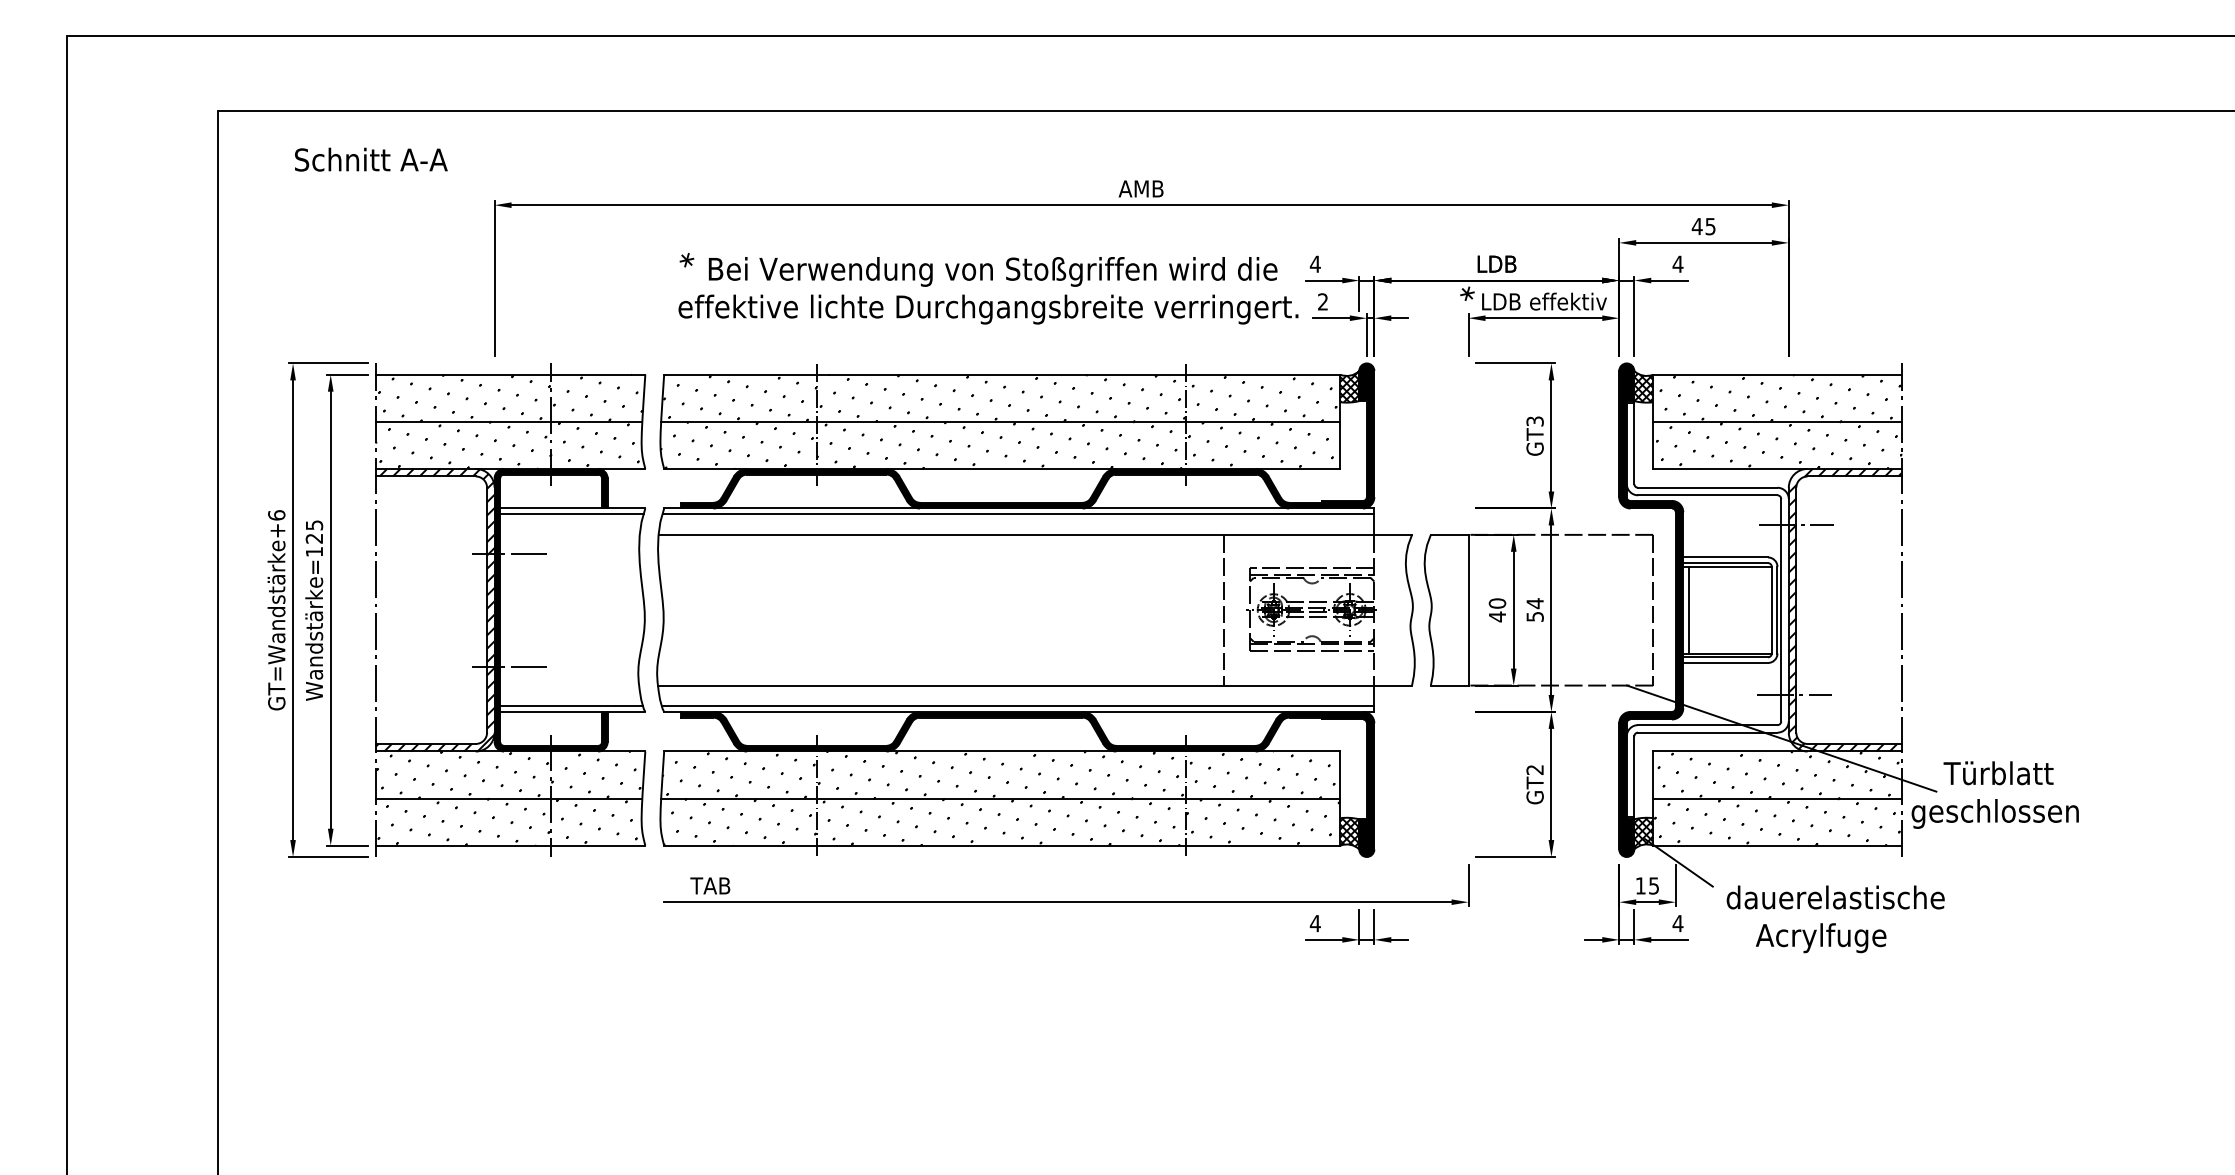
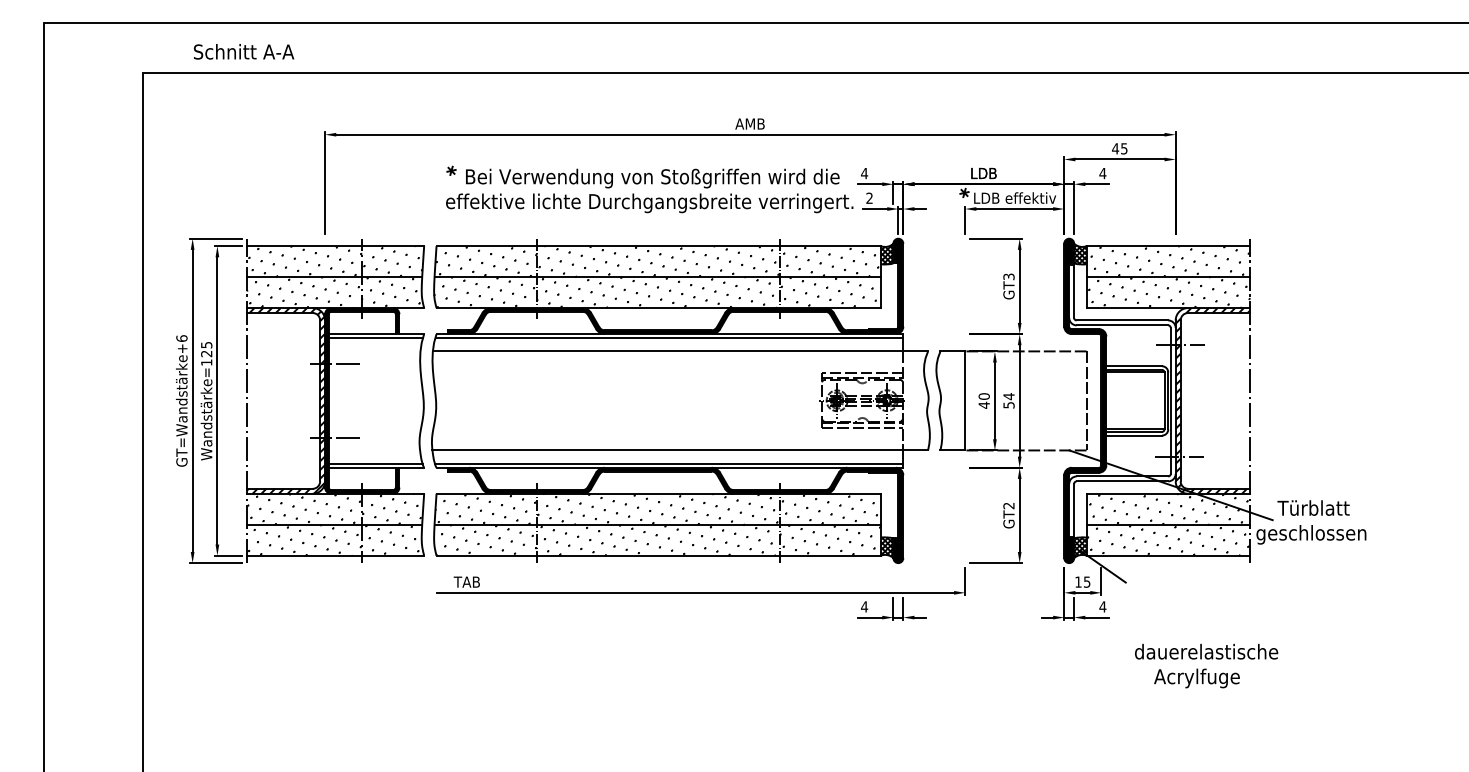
text: (370, 159) -> (243, 51), moved
line: (1224, 609) -> (804, 400), removed
line: (1689, 609) -> (1110, 400), removed
text: (1835, 918) -> (1206, 665), moved

